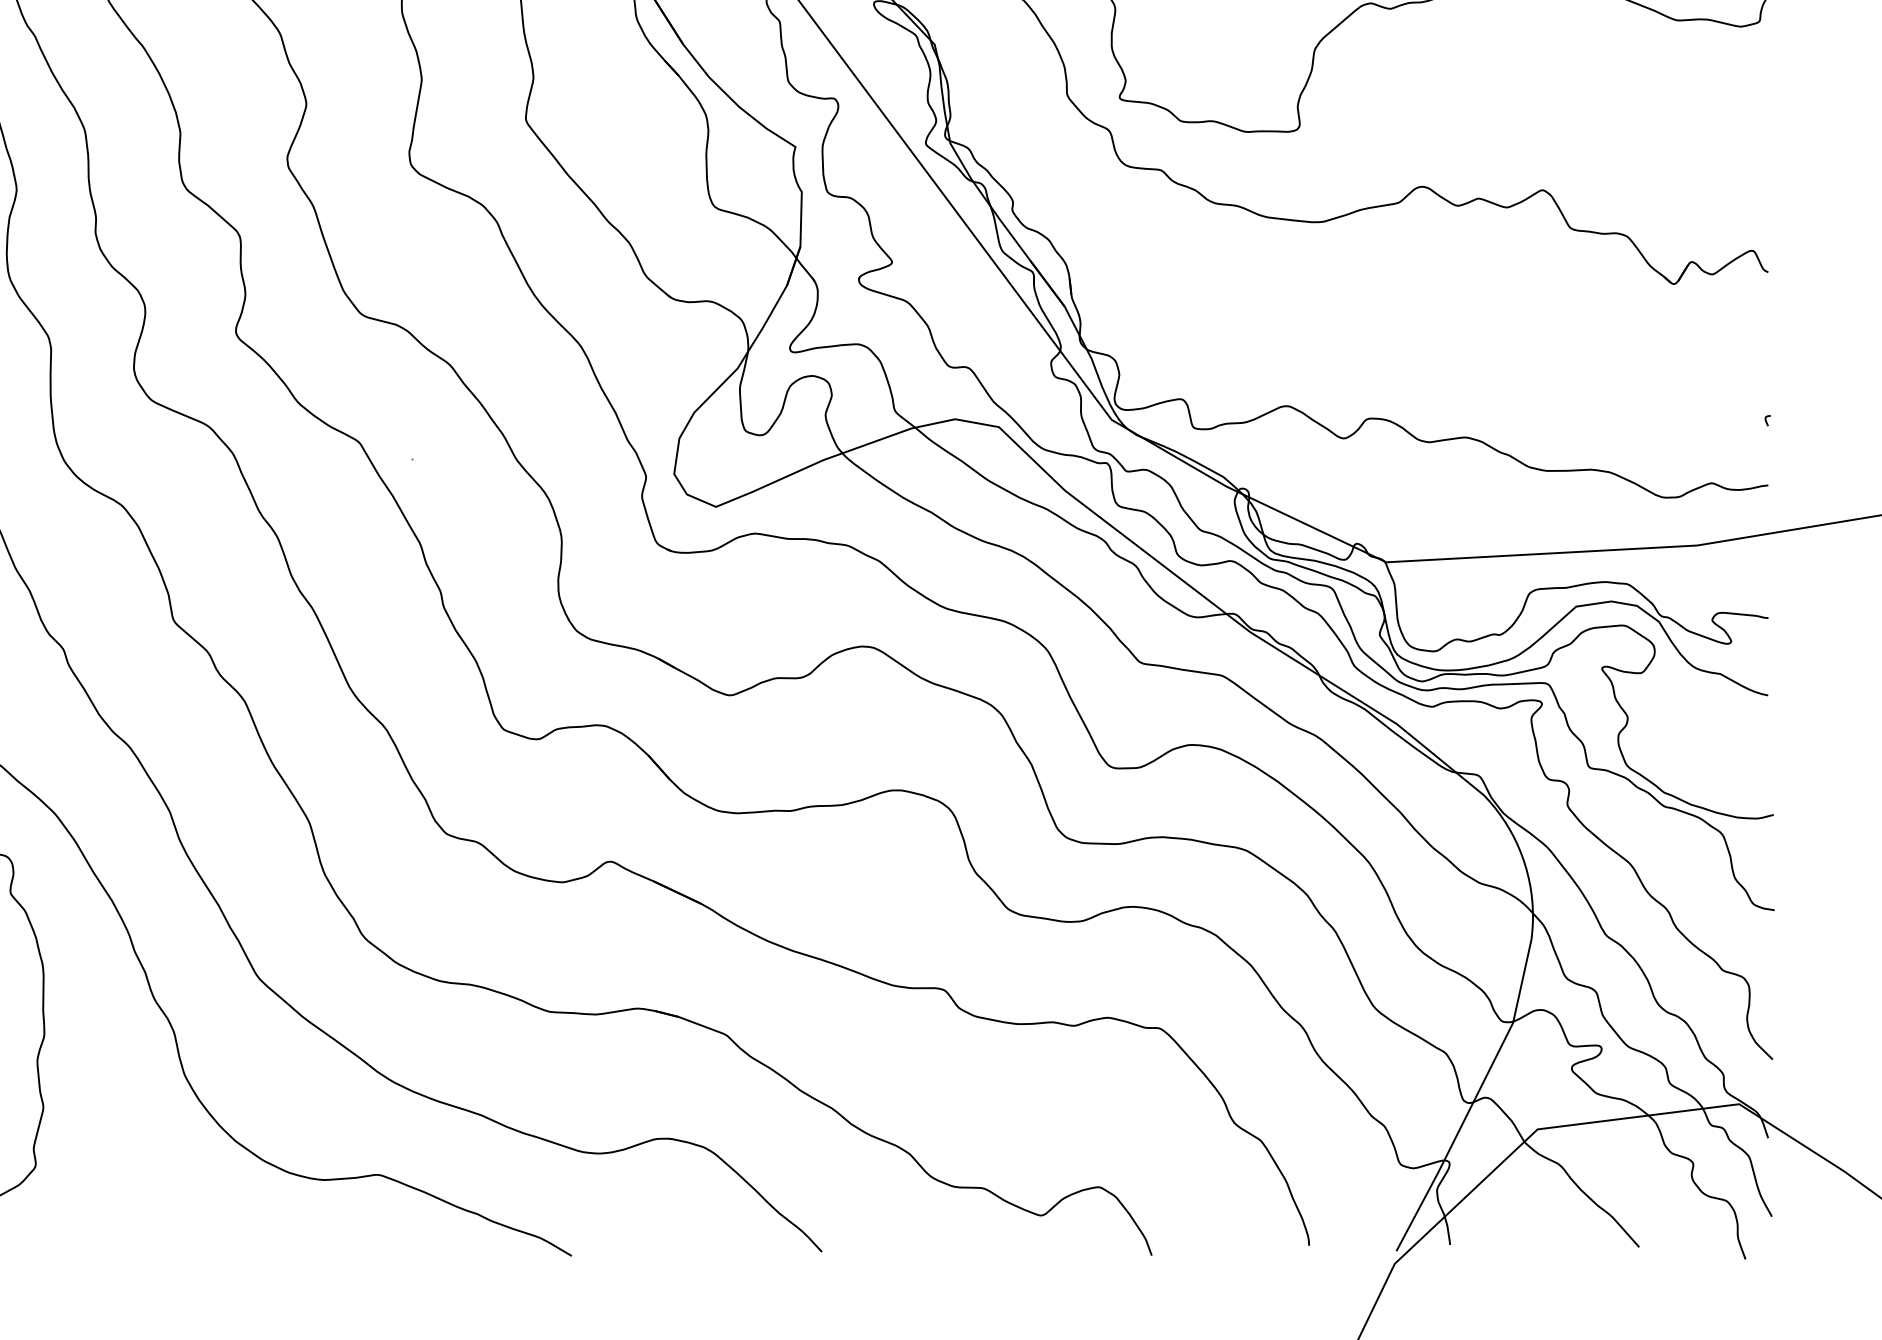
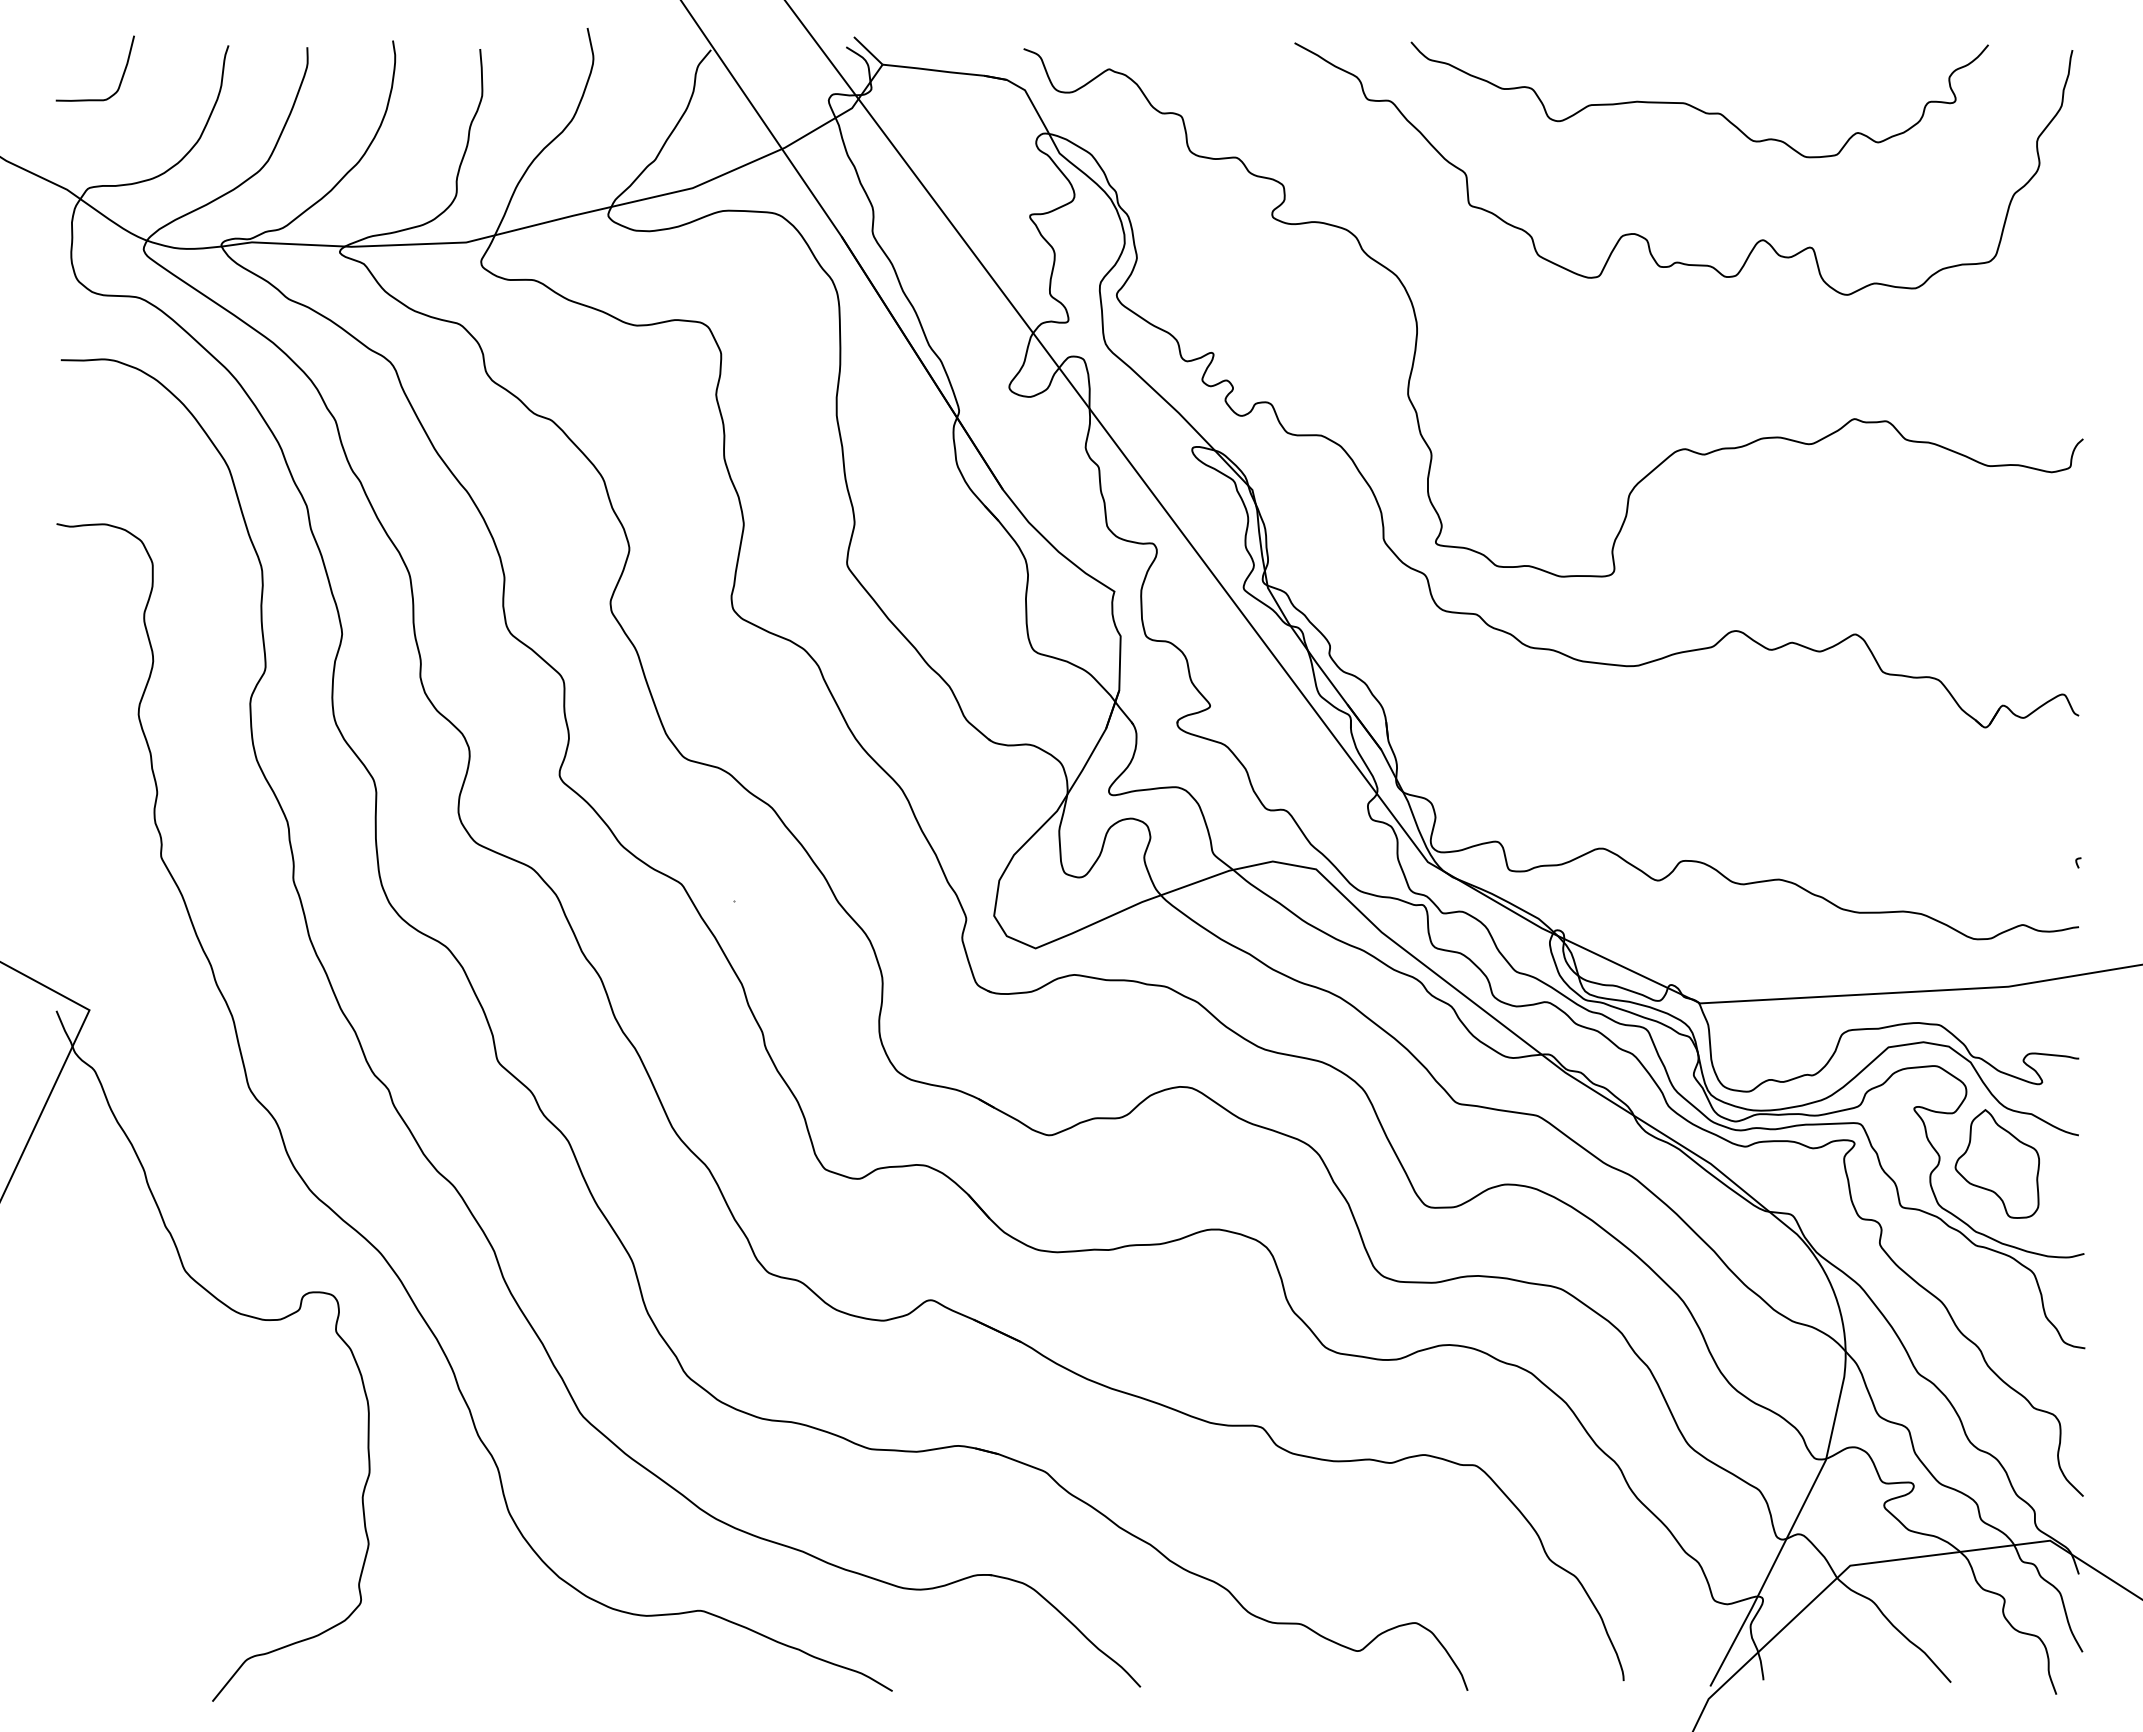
part: (1685, 723) -> (1996, 1163), added

